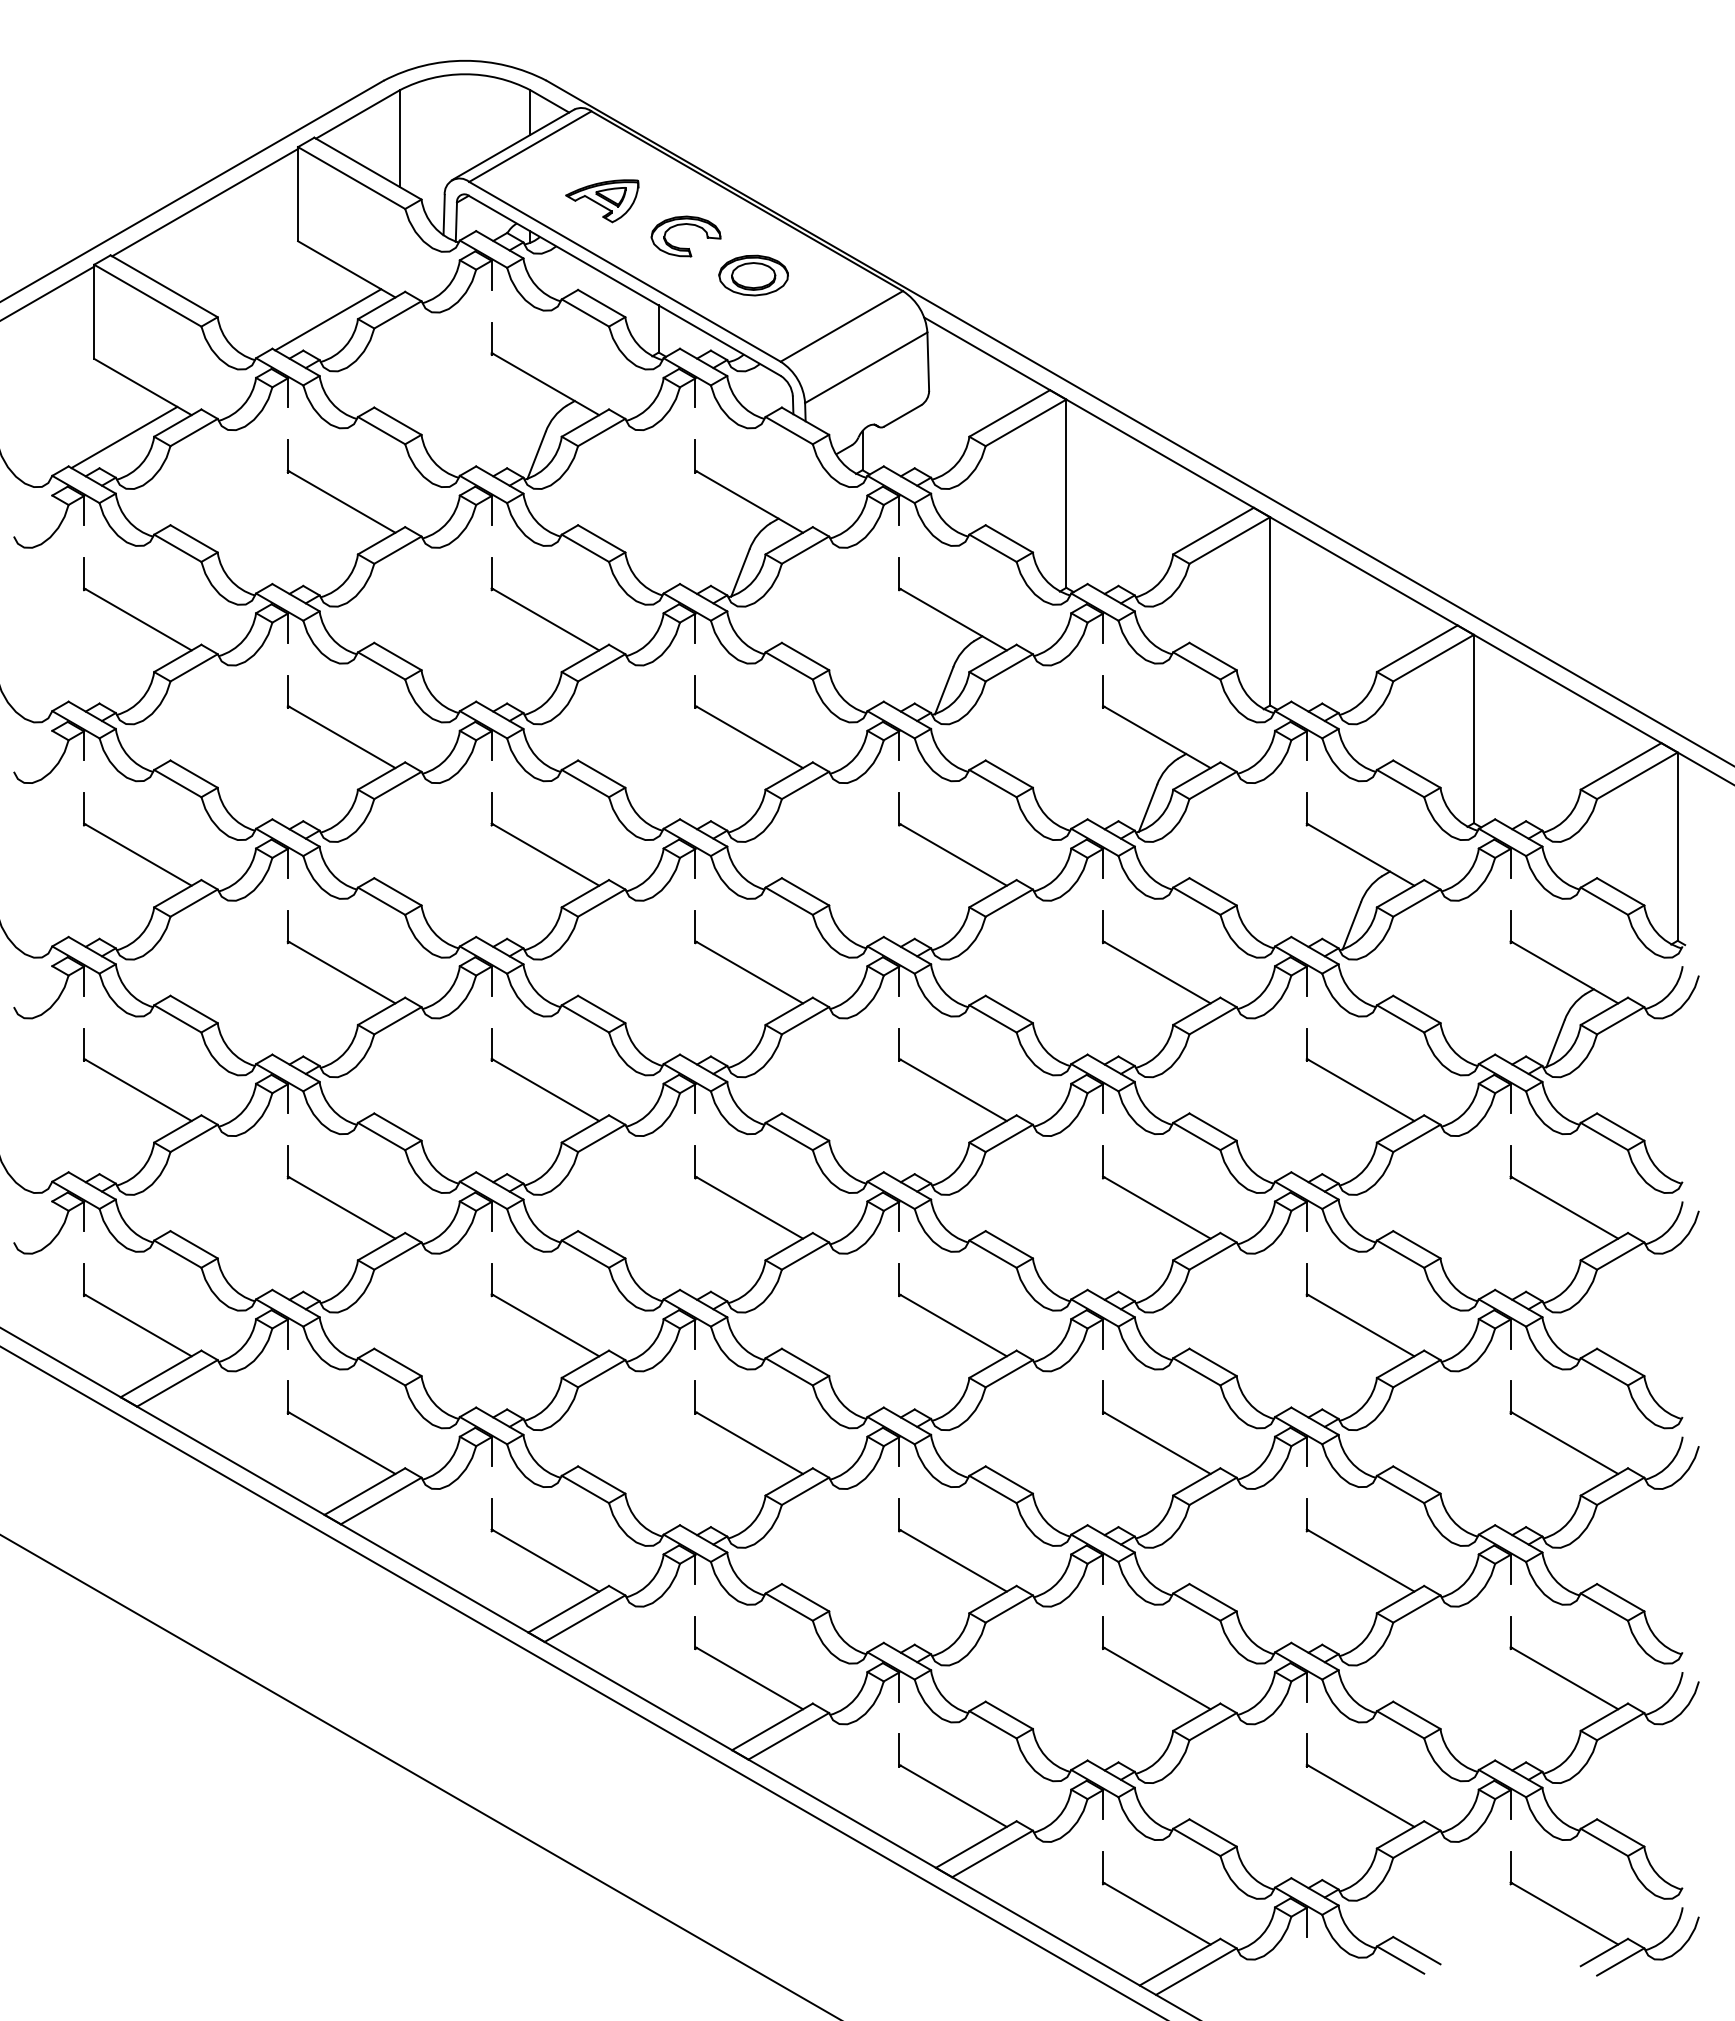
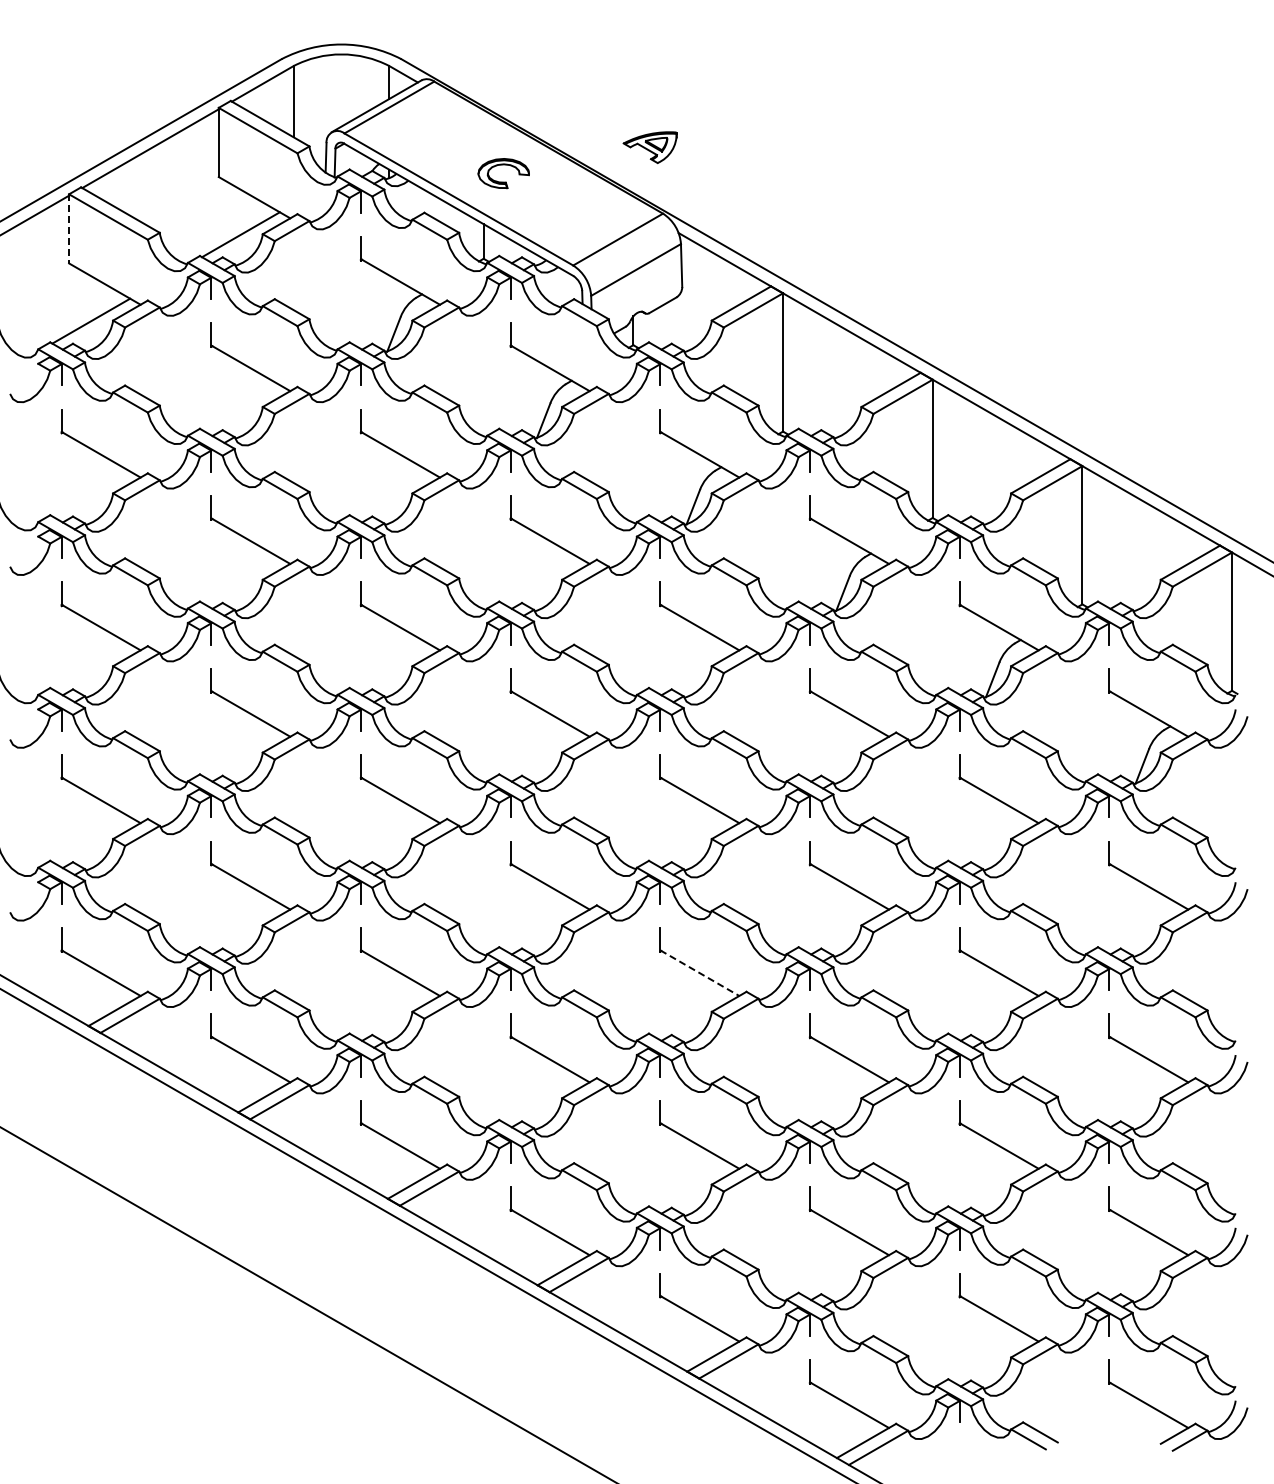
part: (601, 201) -> (649, 147), moved
part: (753, 274) -> (553, 201), removed
line: (94, 311) -> (69, 228), solid -> dashed
line: (952, 1325) -> (699, 973), solid -> dashed

